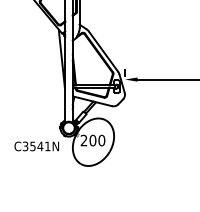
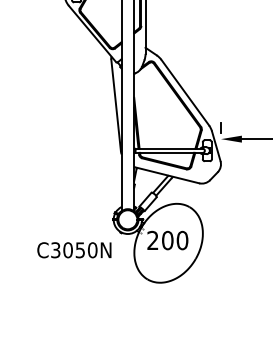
text: (40, 146) -> (80, 250), C3541N -> C3050N

